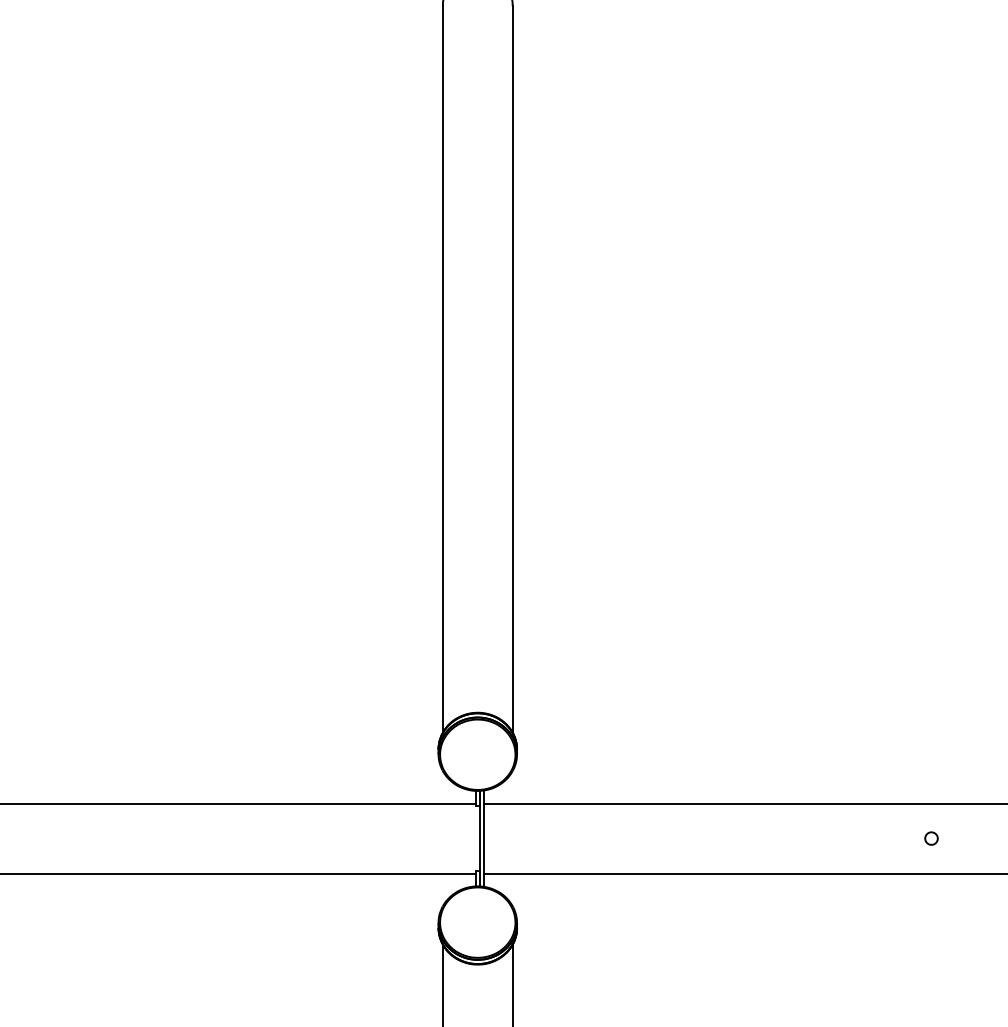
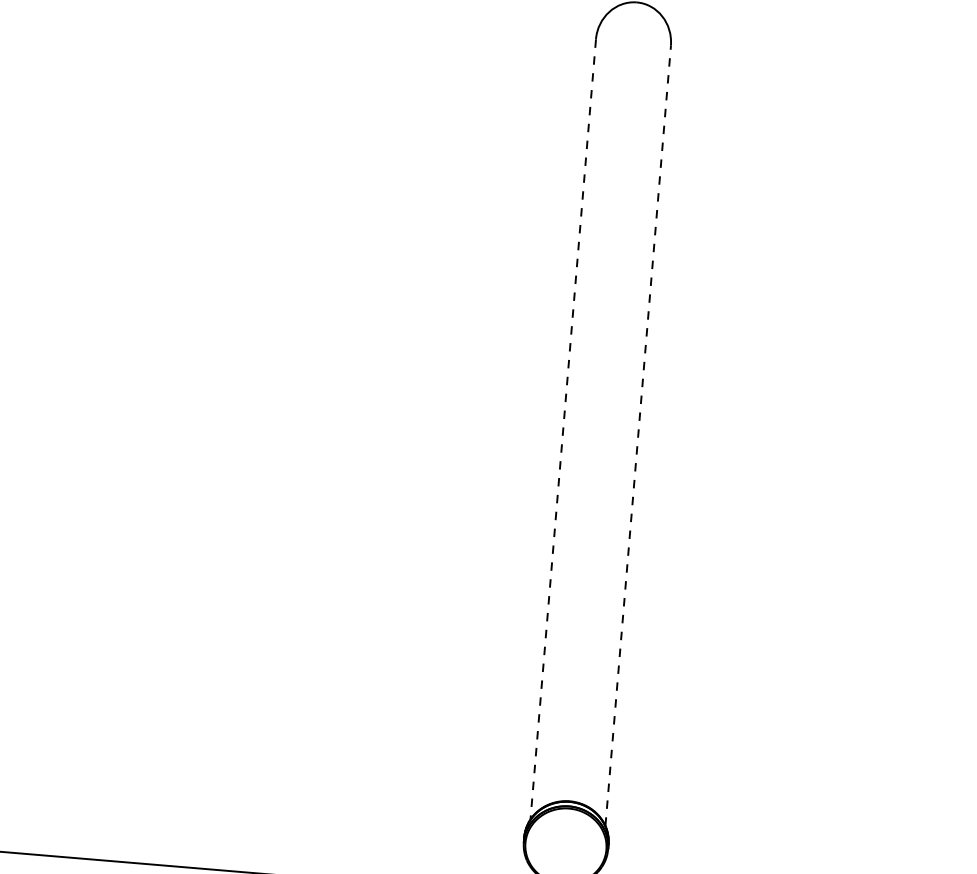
line: (512, 368) -> (638, 434), solid -> dashed
line: (442, 369) -> (562, 429), solid -> dashed

